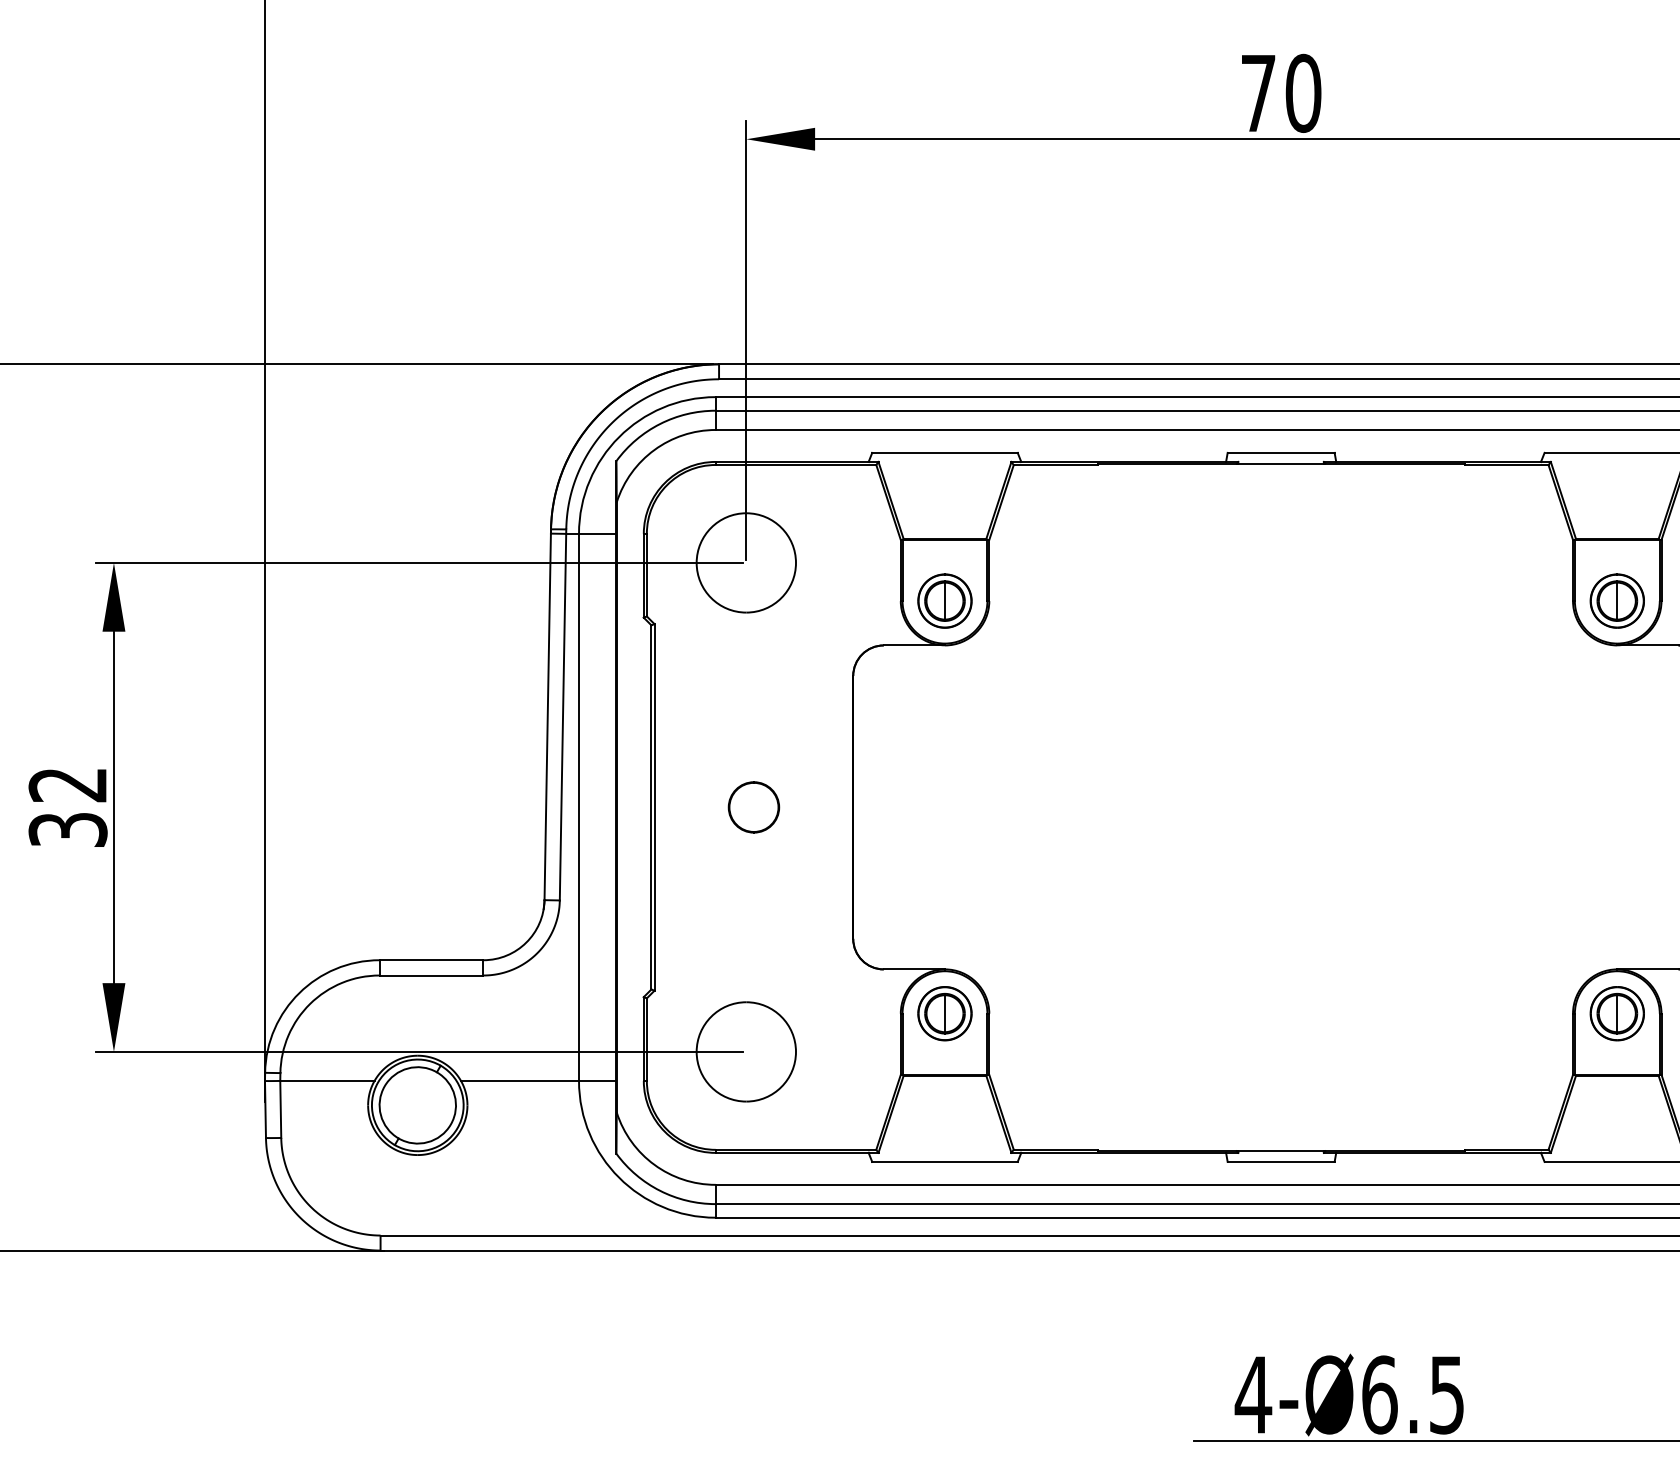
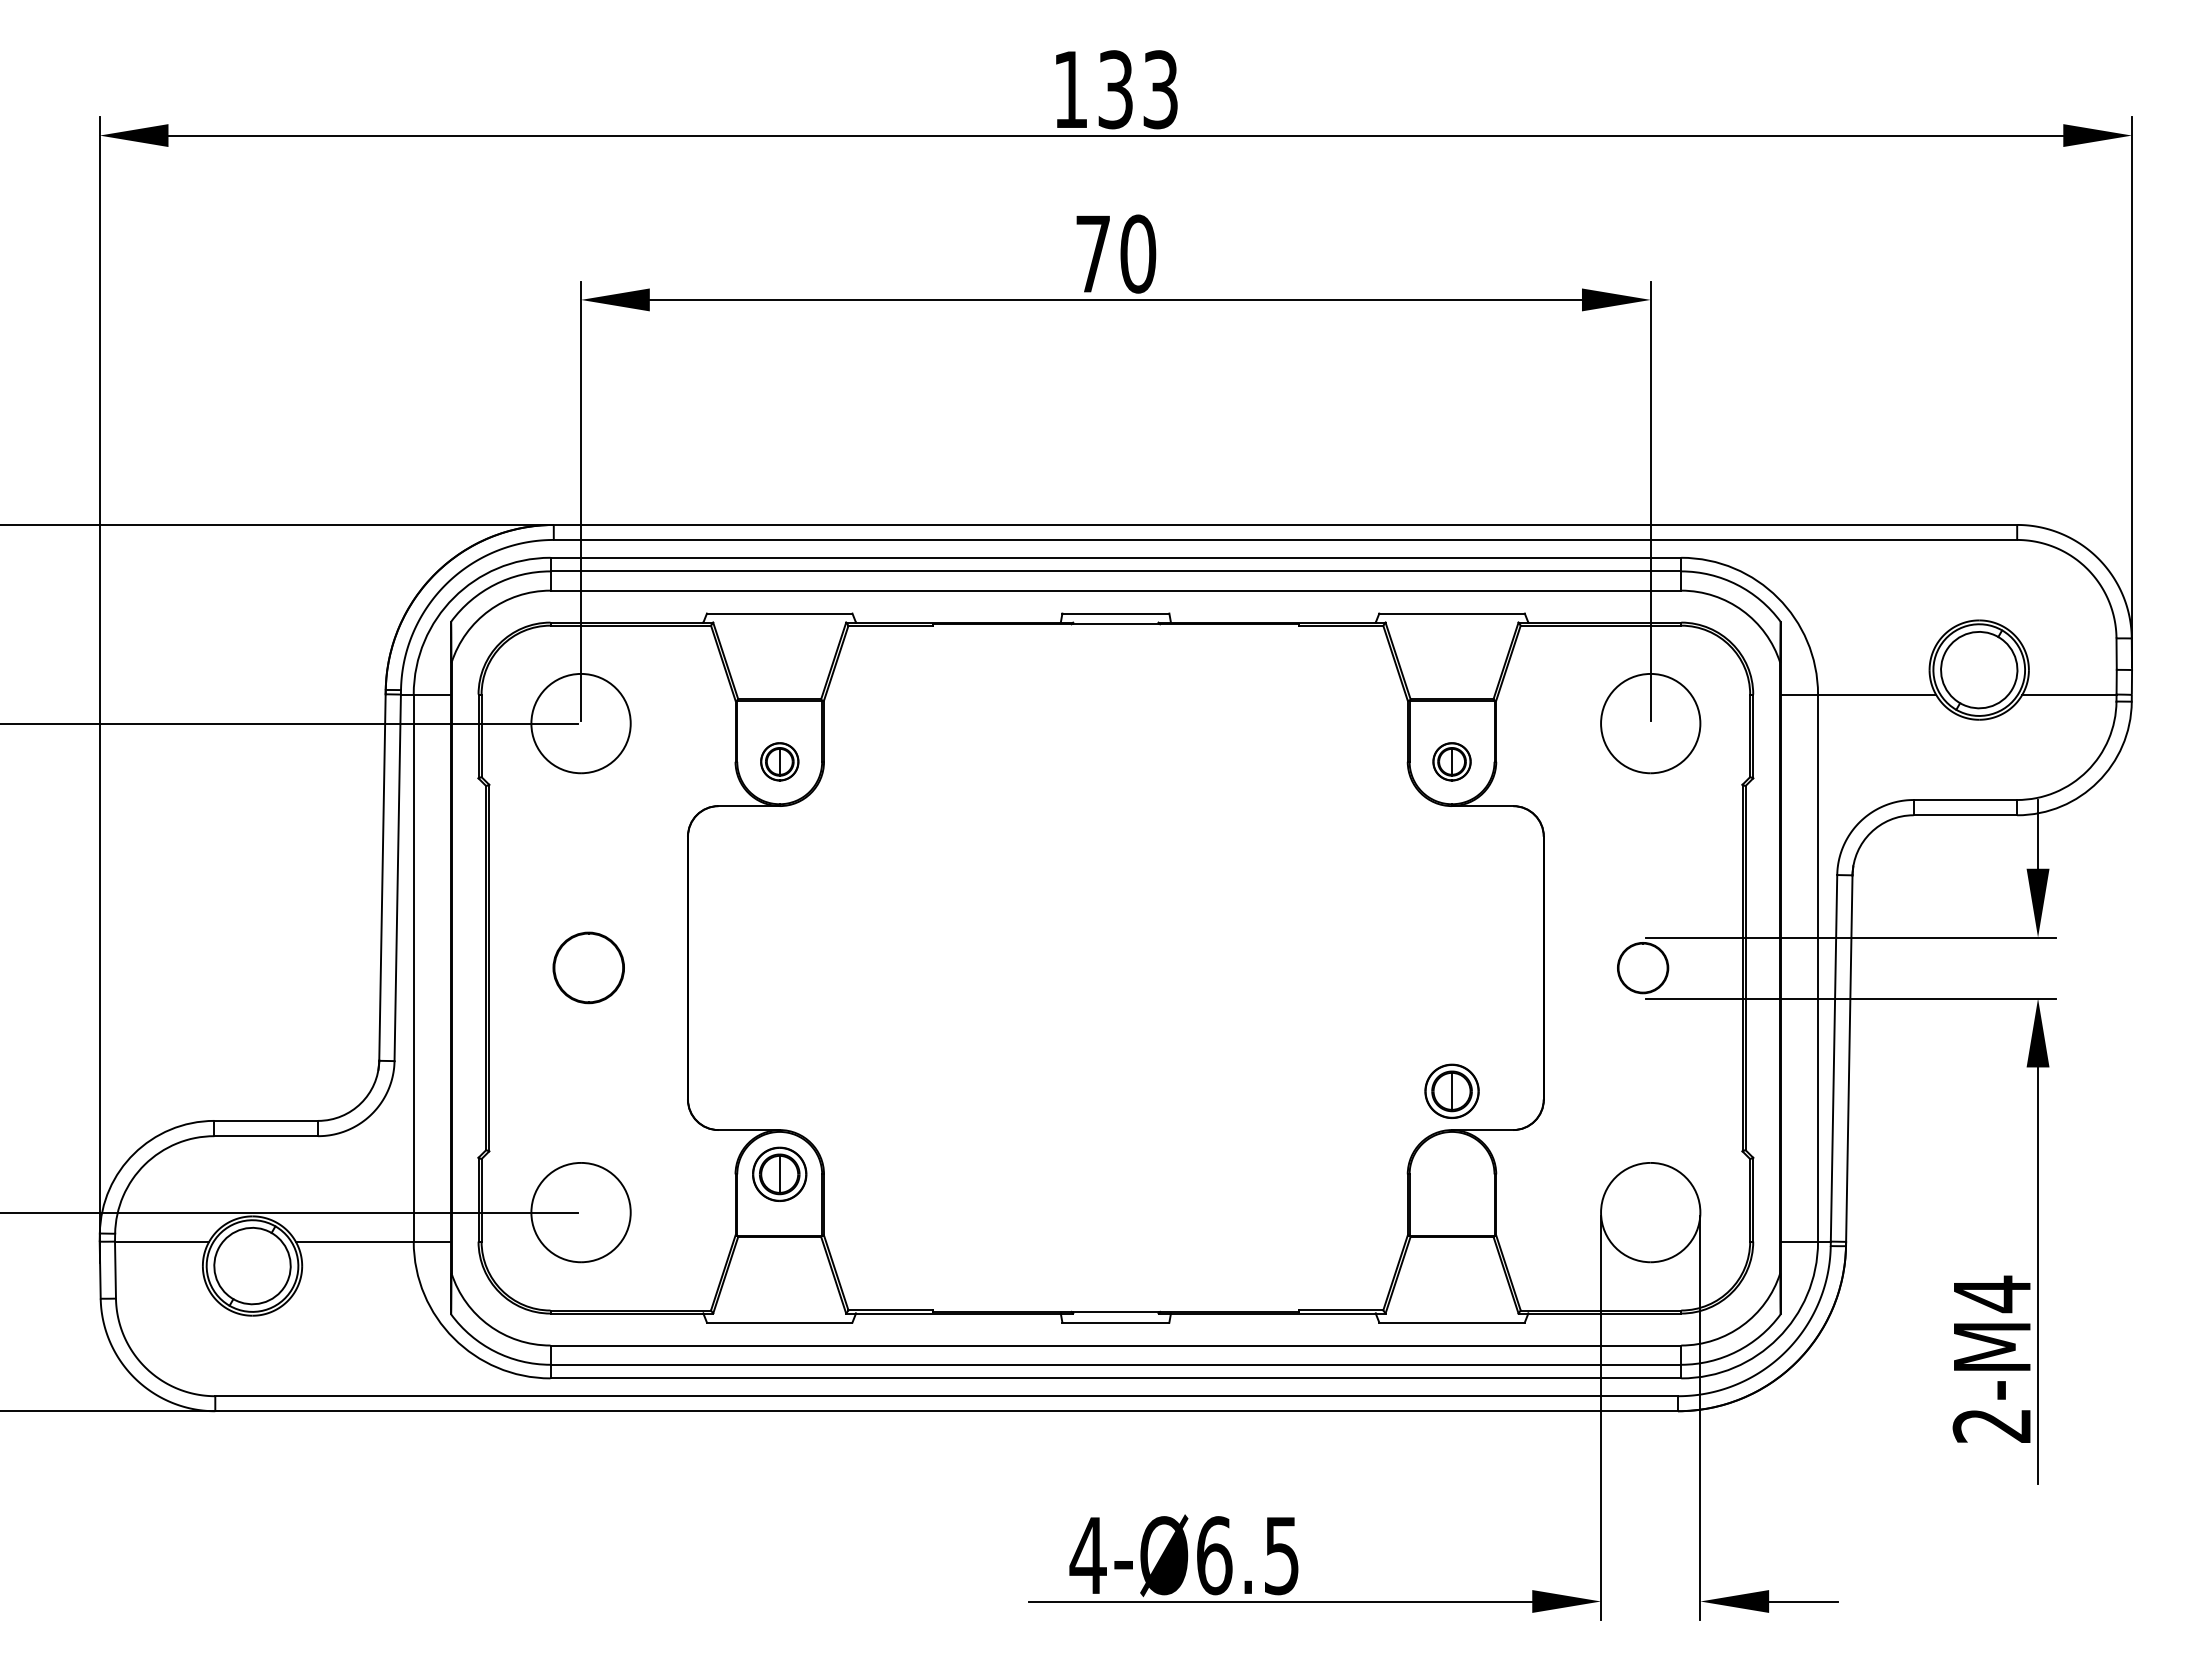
part: (944, 600) -> (779, 761), size x0.7
part: (1616, 600) -> (1451, 761), size x0.7
part: (753, 807) -> (588, 968), size x1.4
part: (1616, 1012) -> (1451, 1090), moved

